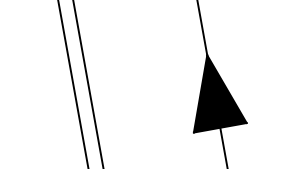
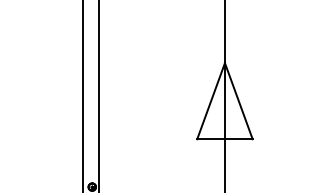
fill: (213, 91) -> (224, 101), removed

